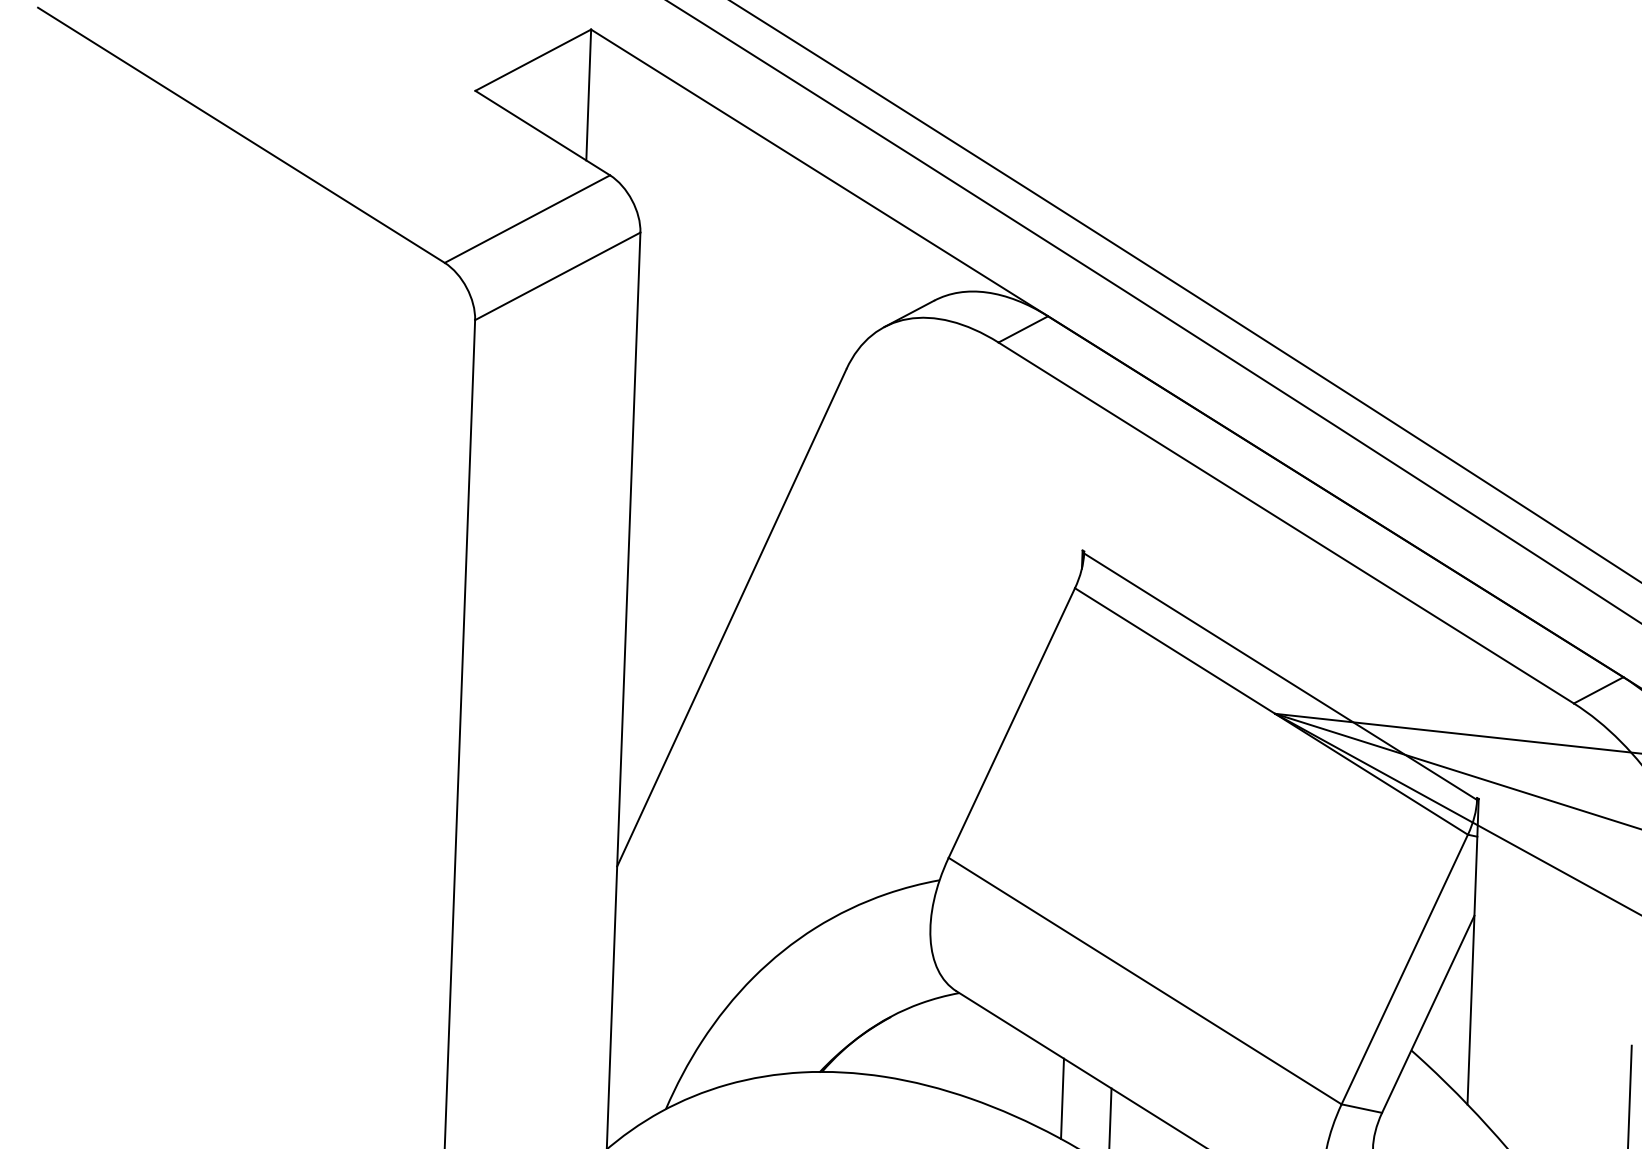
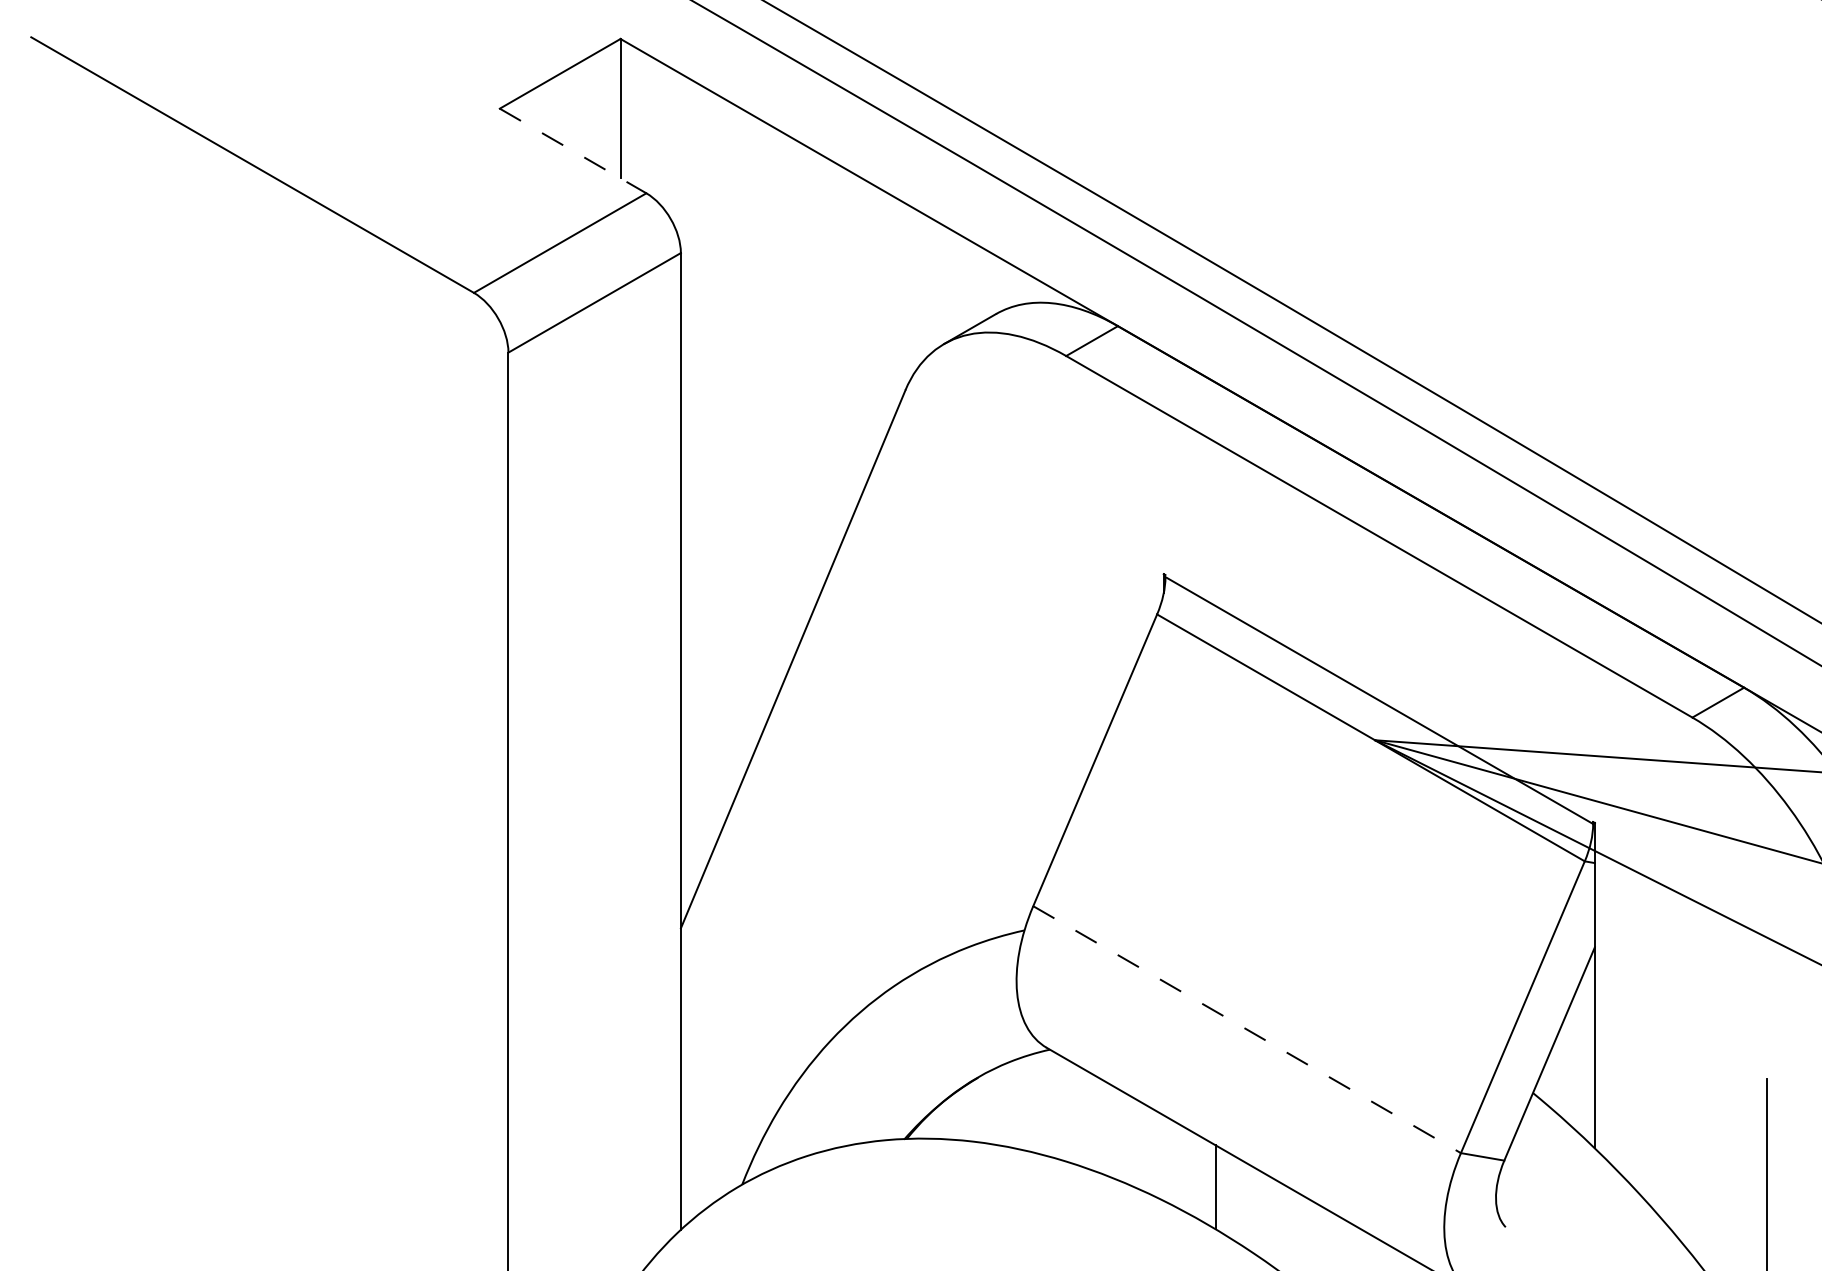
line: (543, 133) -> (573, 151), solid -> dashed
line: (1145, 980) -> (1247, 1029), solid -> dashed
line: (1062, 1098) -> (1163, 1157), removed

